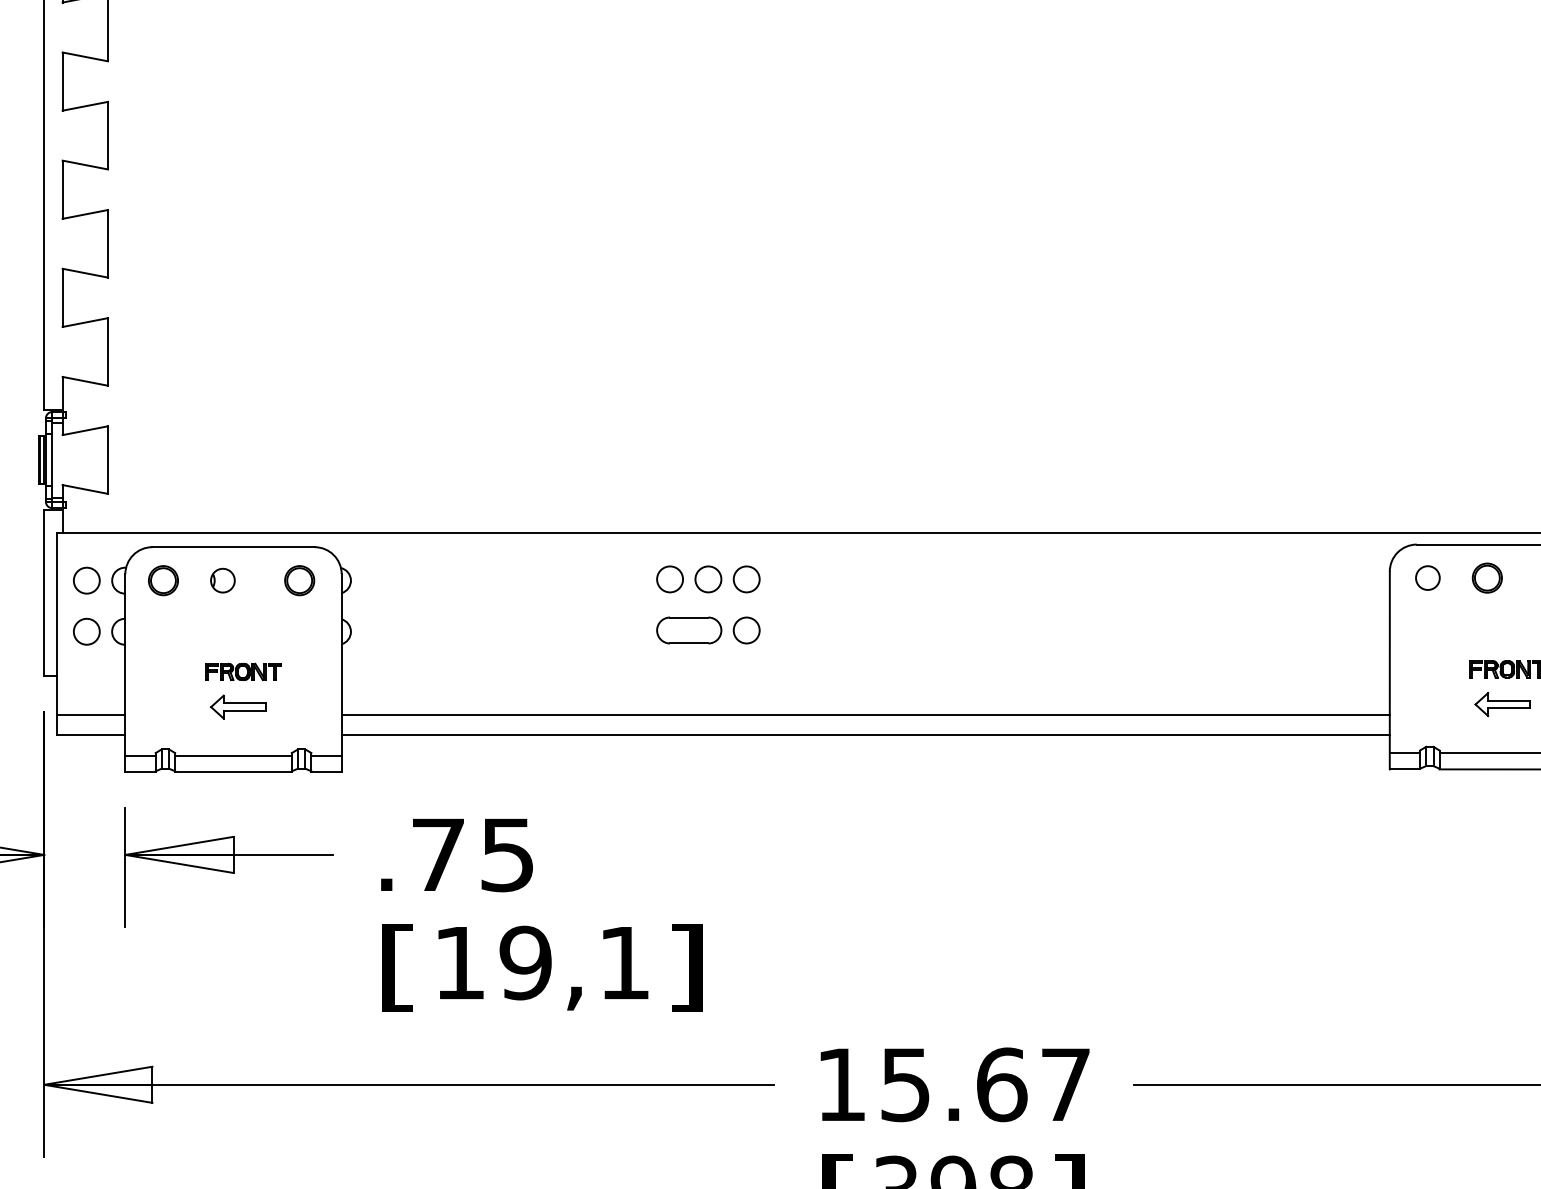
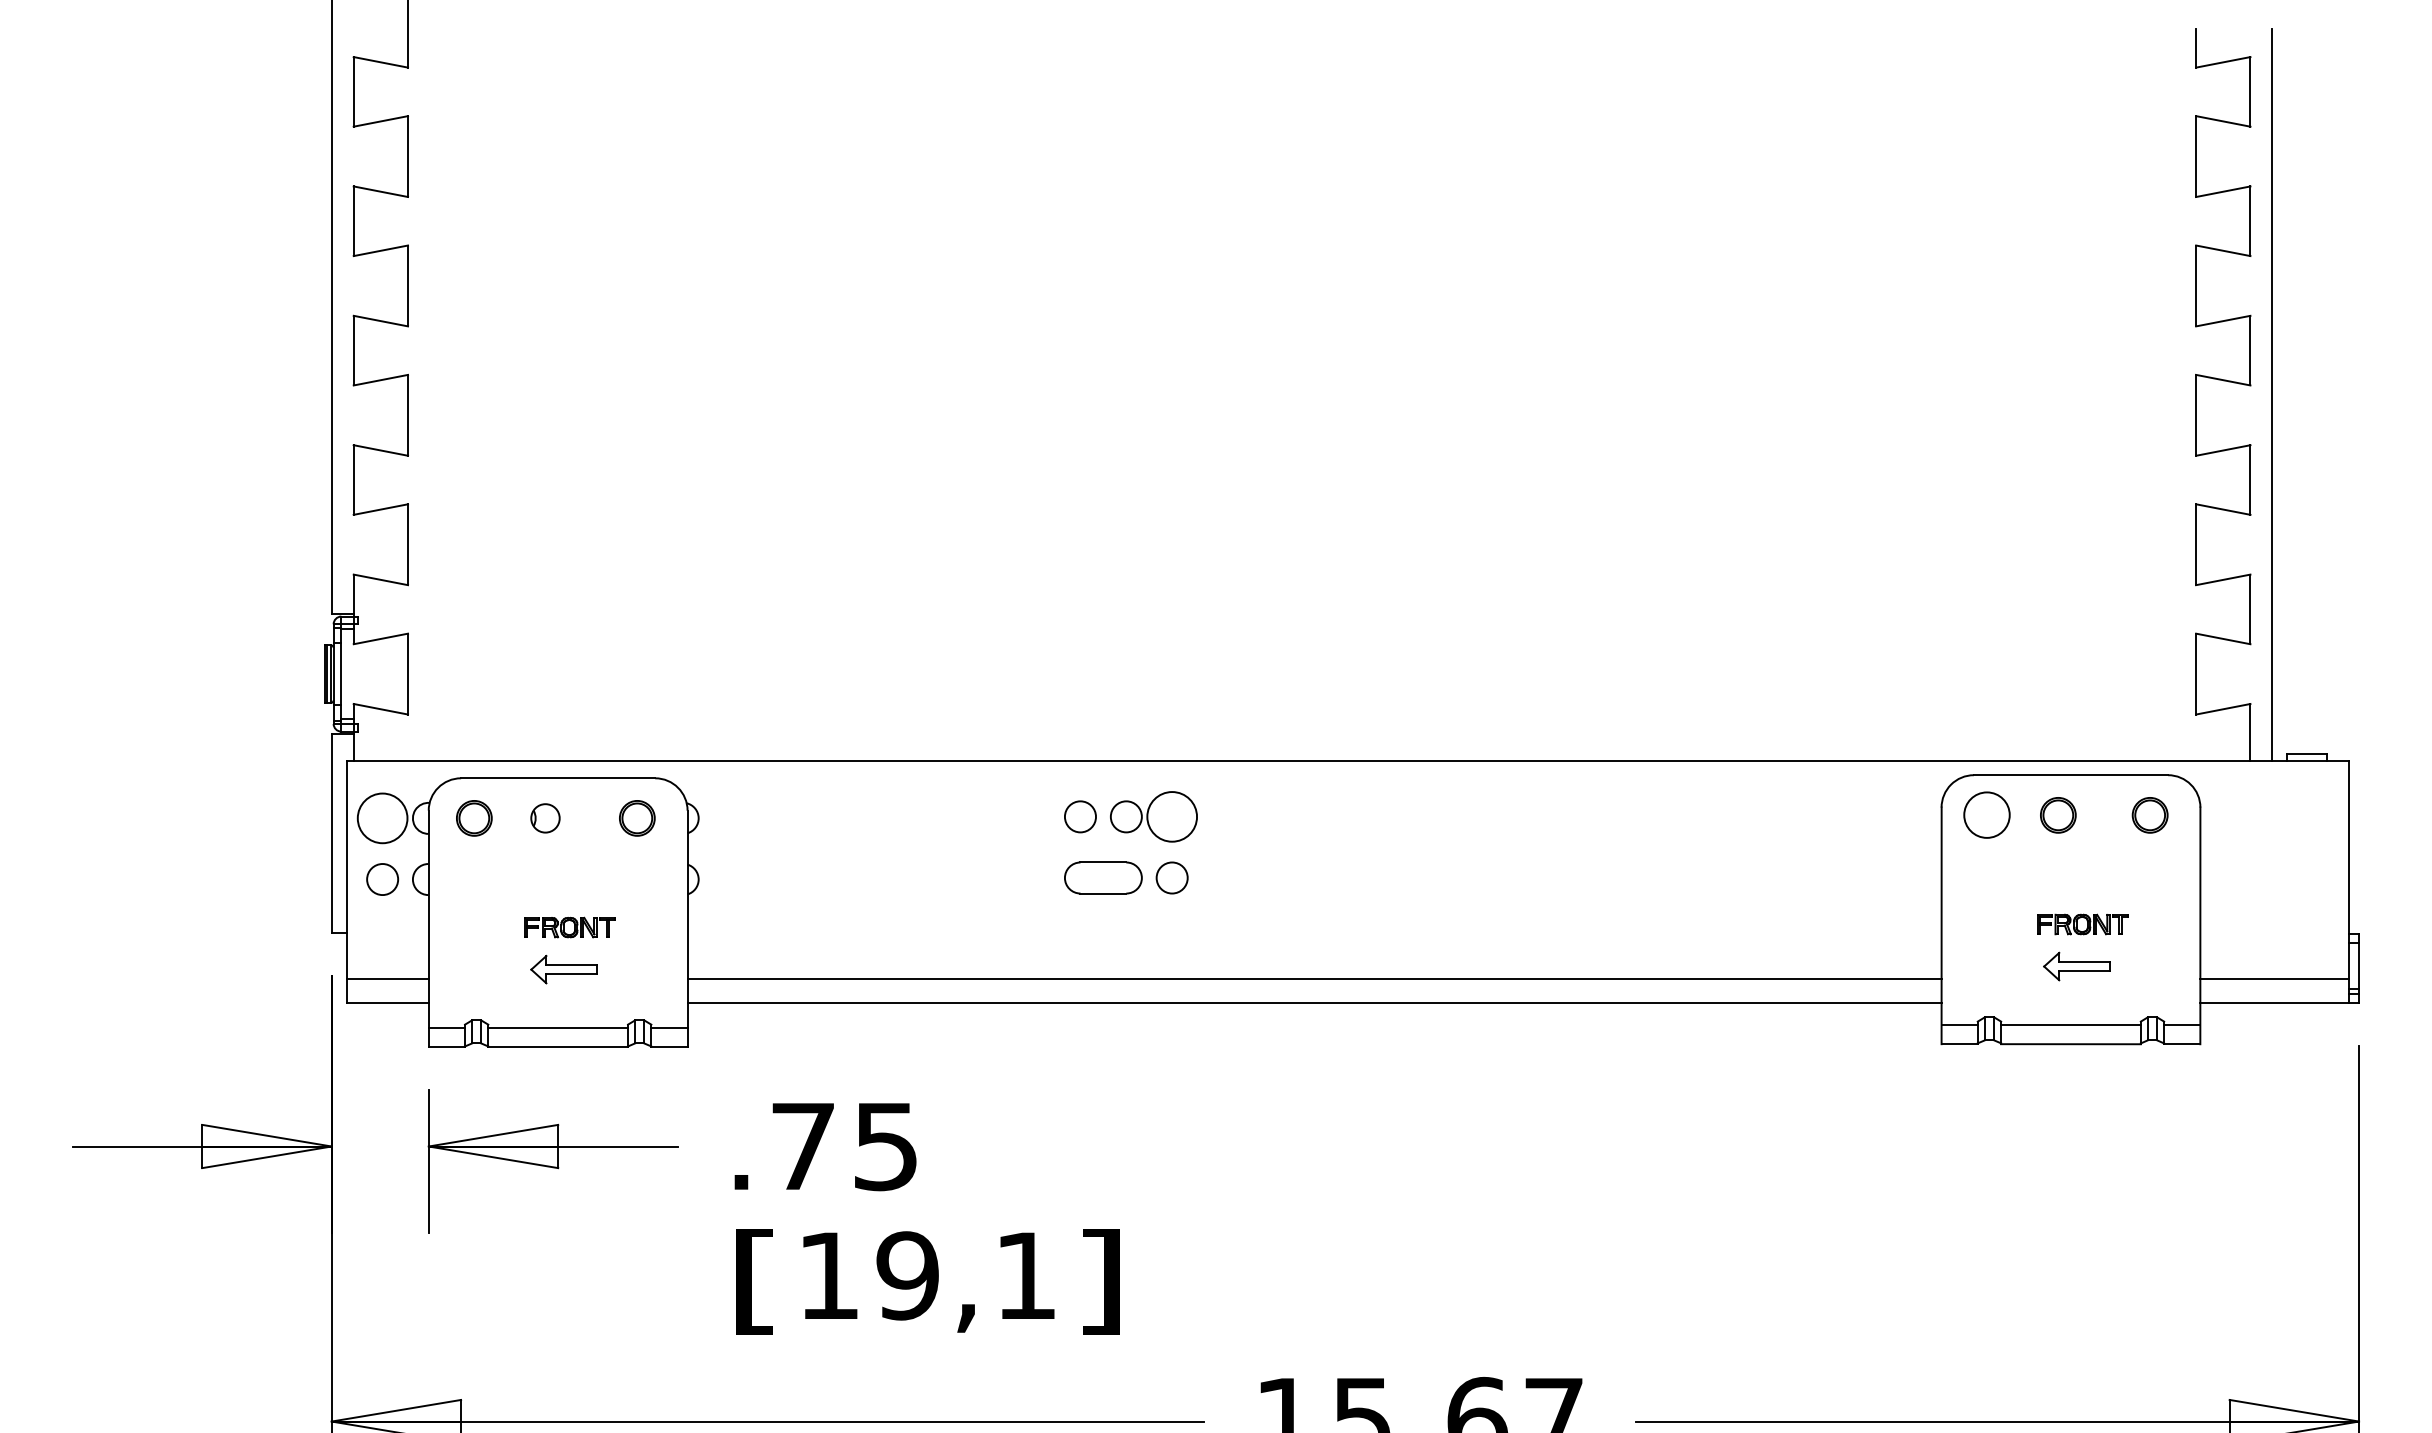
circle: (1428, 578) -> (1987, 815), size x1.6
circle: (86, 579) -> (382, 817), size x1.6
circle: (746, 579) -> (1171, 816), size x1.6

